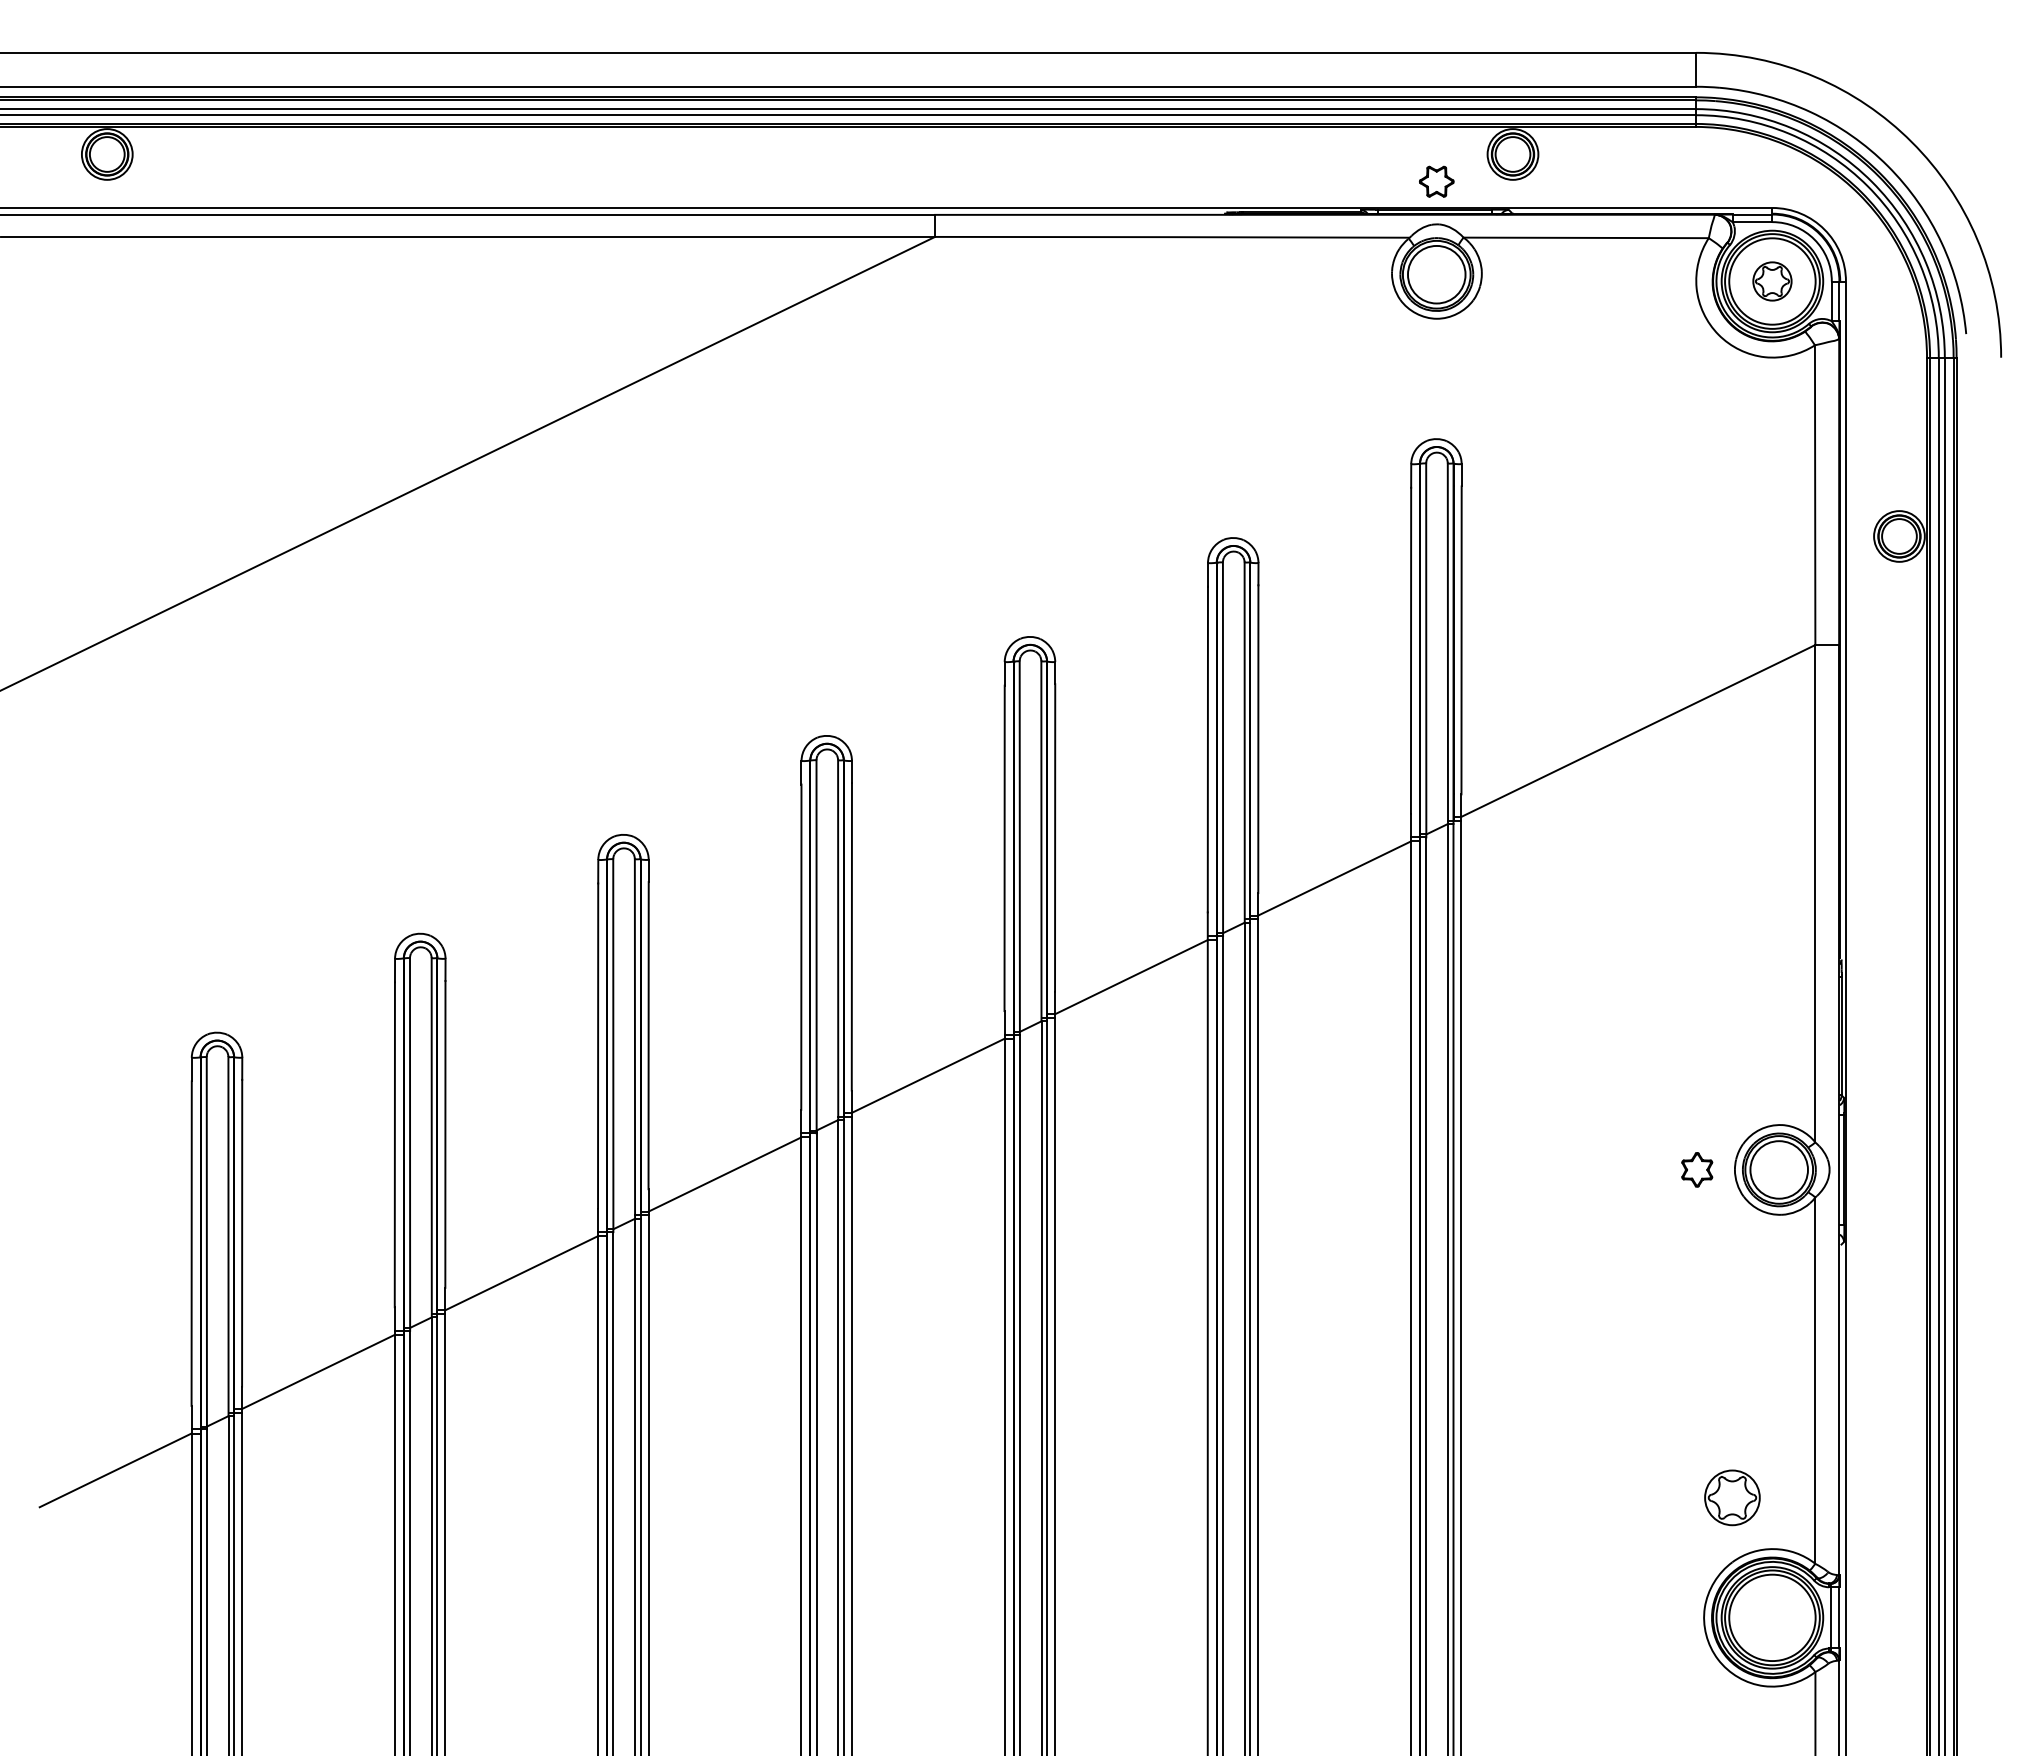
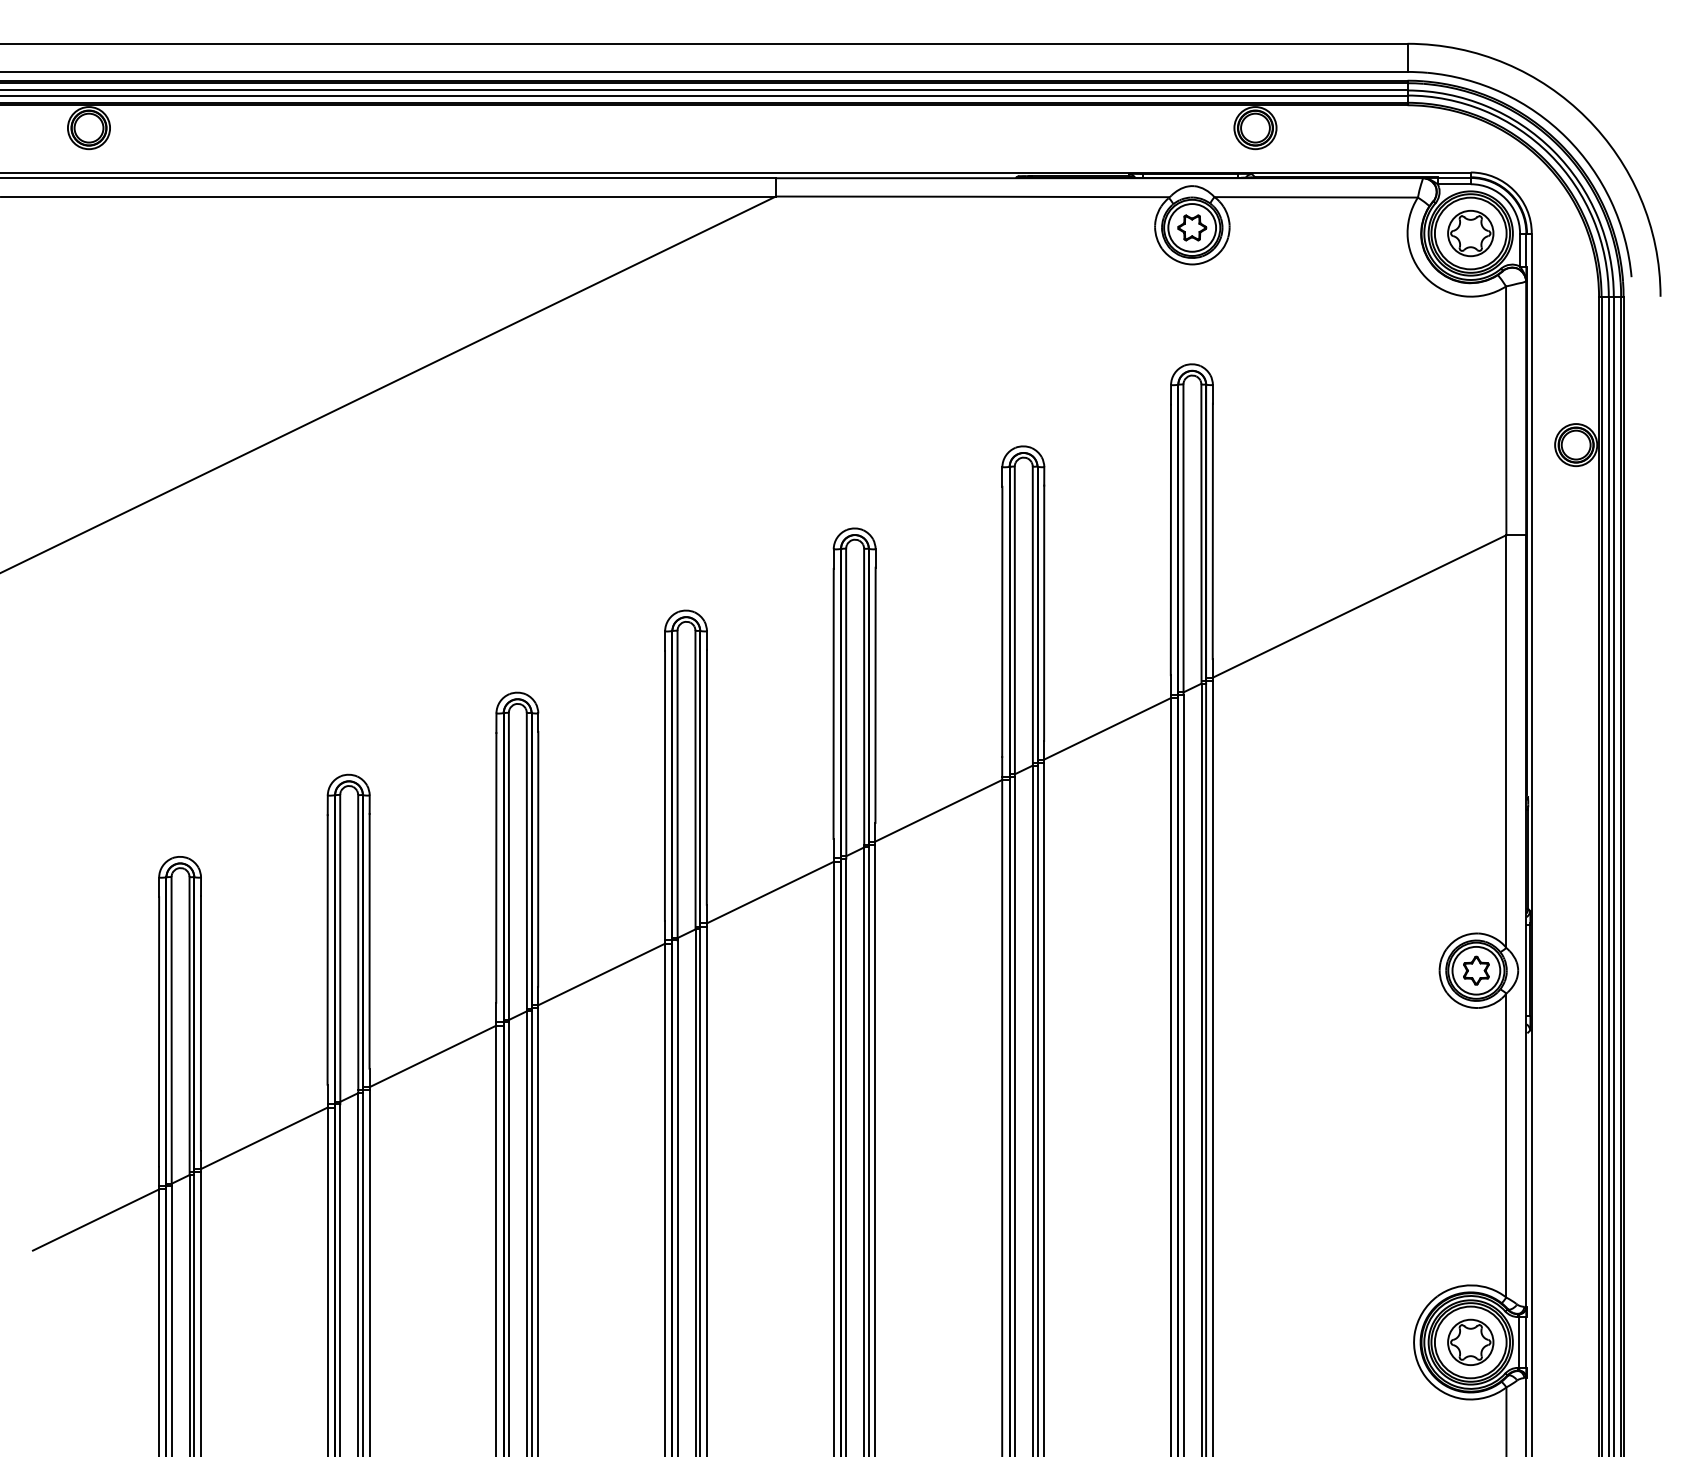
part: (1436, 181) -> (1192, 227), moved
part: (1772, 281) -> (1470, 233), size x1.43
part: (1697, 1169) -> (1476, 970), moved
part: (1732, 1497) -> (1470, 1342), moved

